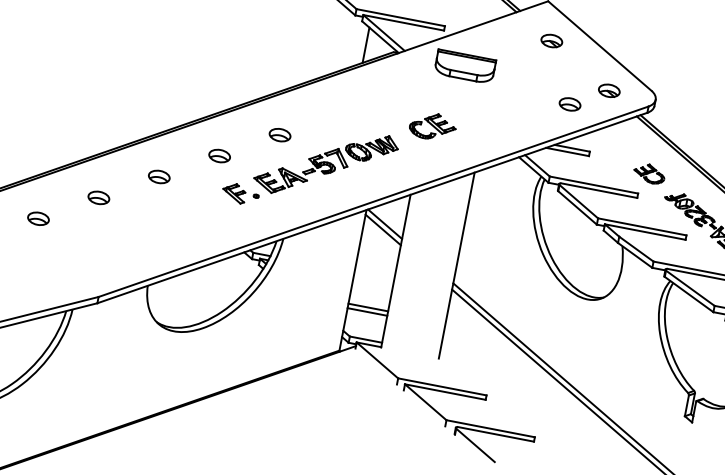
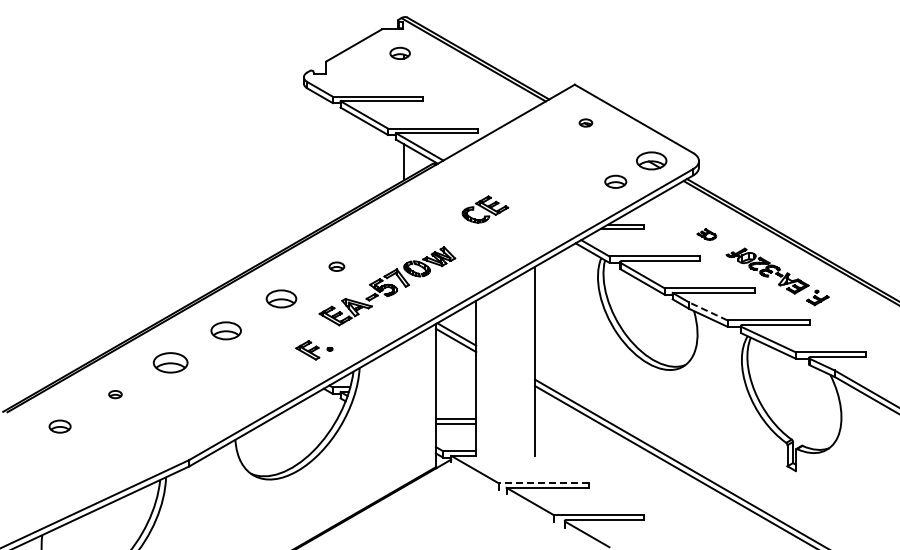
part: (551, 40) -> (585, 122), size x0.6
part: (465, 66) -> (505, 164), removed
part: (608, 91) -> (651, 161), size x1.4
part: (433, 126) -> (485, 209), moved
part: (279, 134) -> (336, 266), size x0.7
part: (219, 155) -> (281, 298), size x1.4
part: (649, 173) -> (706, 234), size x0.6
part: (158, 176) -> (225, 330), size x1.4
part: (240, 194) -> (314, 350), moved
part: (98, 197) -> (170, 362), size x1.6
part: (38, 218) -> (115, 394), size x0.6
line: (635, 249) -> (707, 311), solid -> dashed
line: (442, 386) -> (543, 483), solid -> dashed

